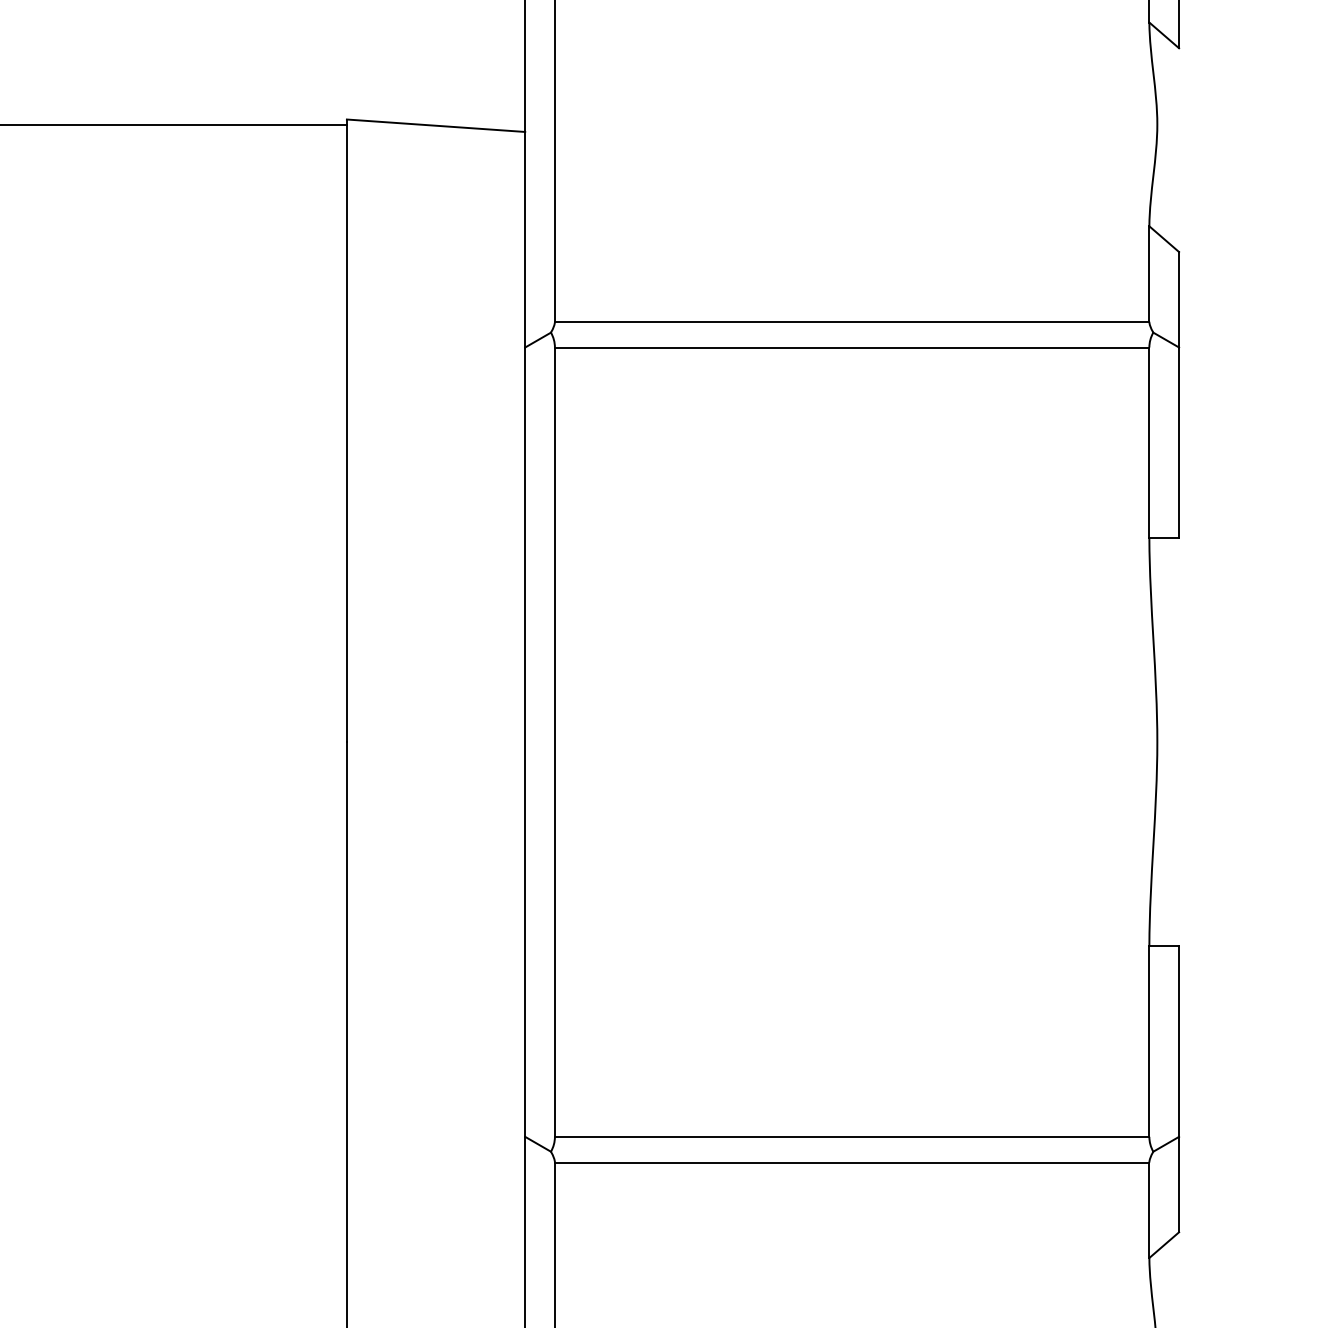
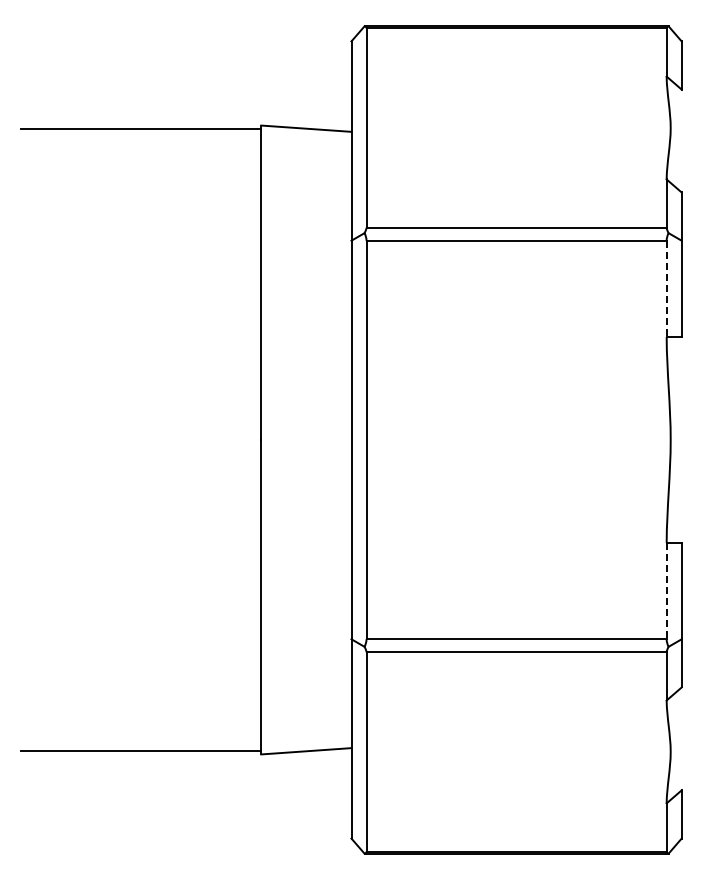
line: (1149, 444) -> (666, 289), solid -> dashed
line: (1149, 1042) -> (666, 591), solid -> dashed

